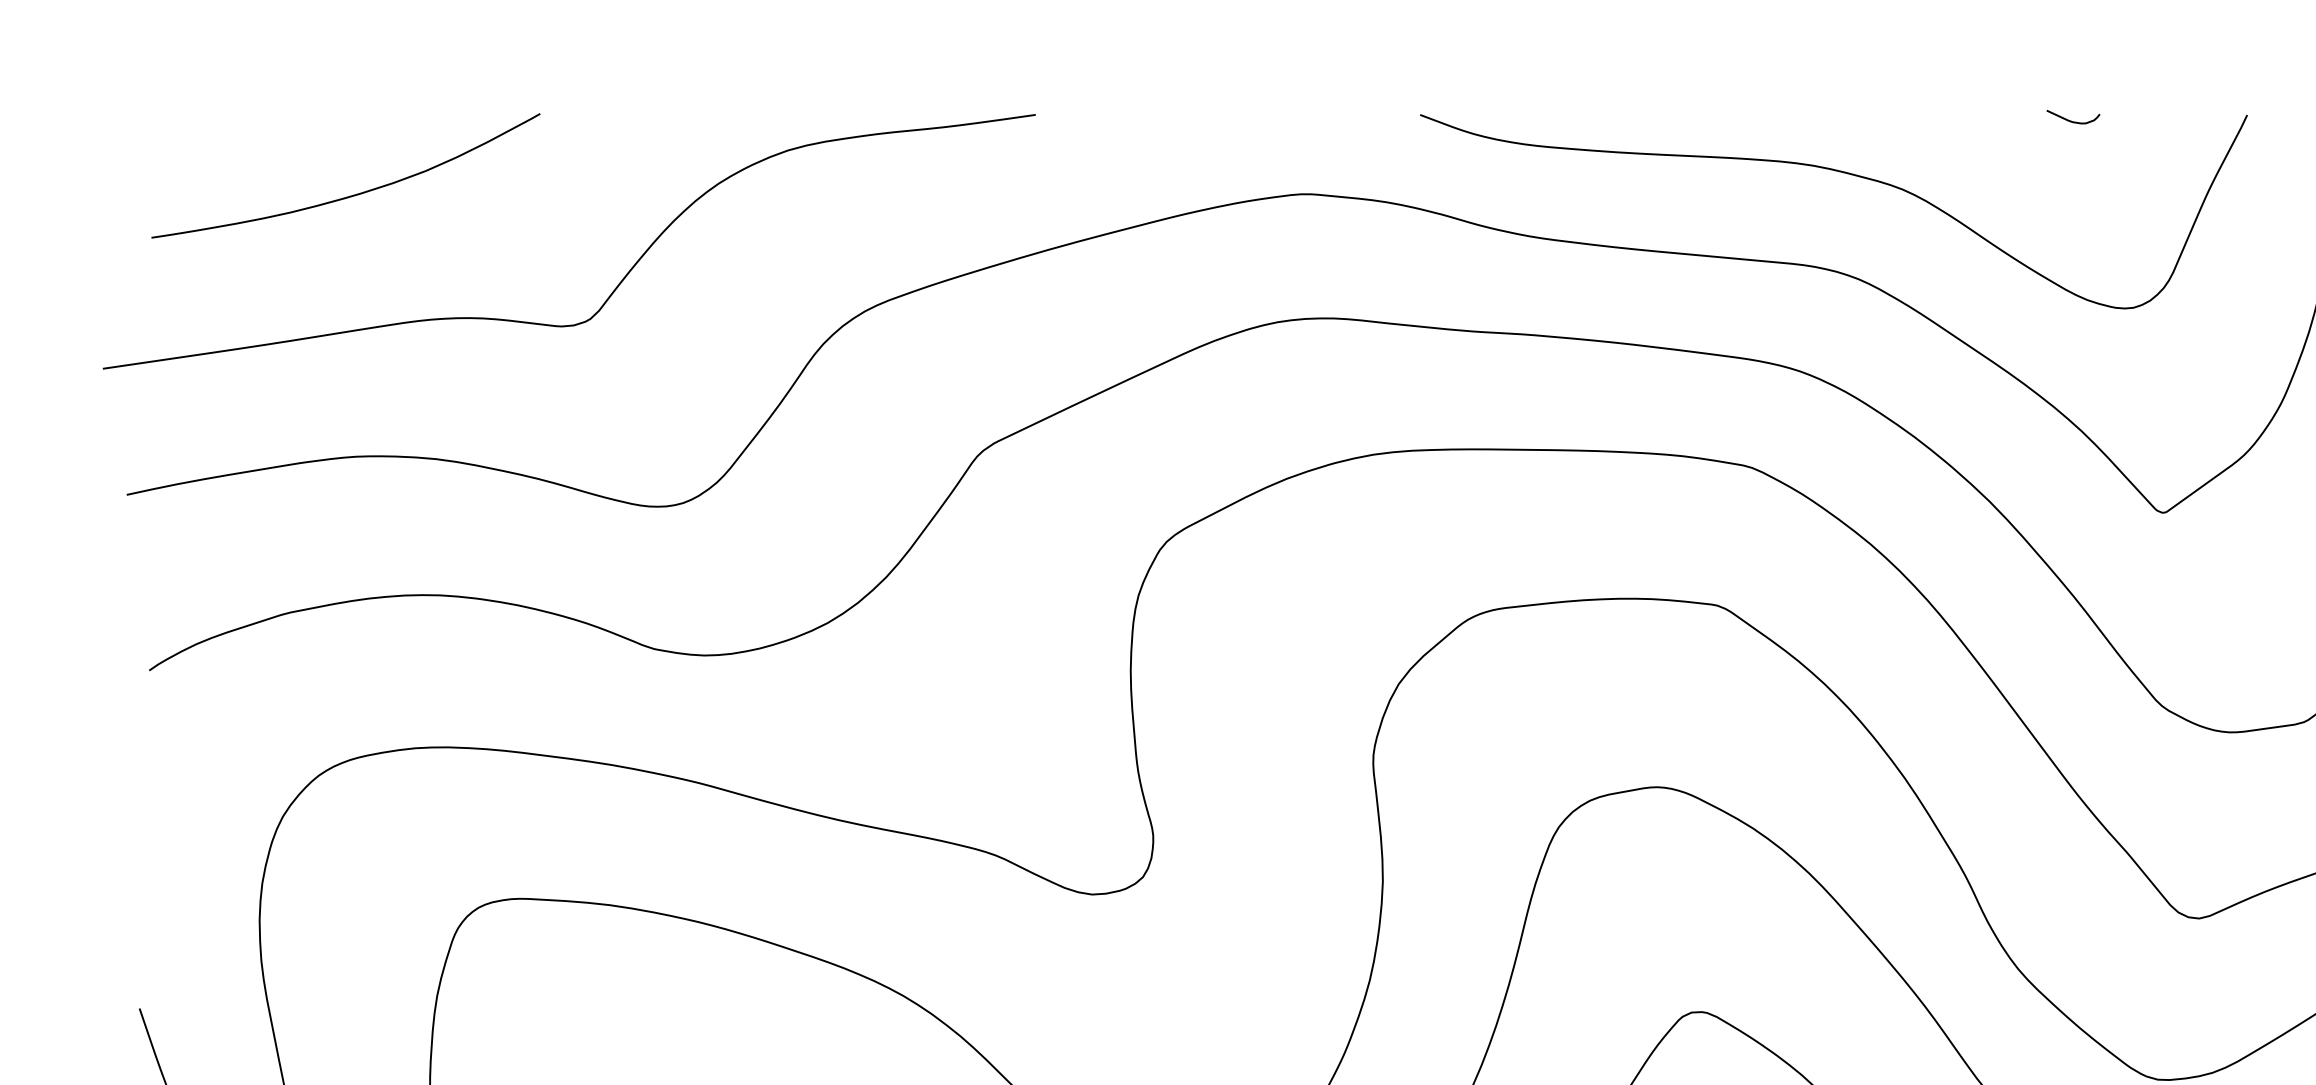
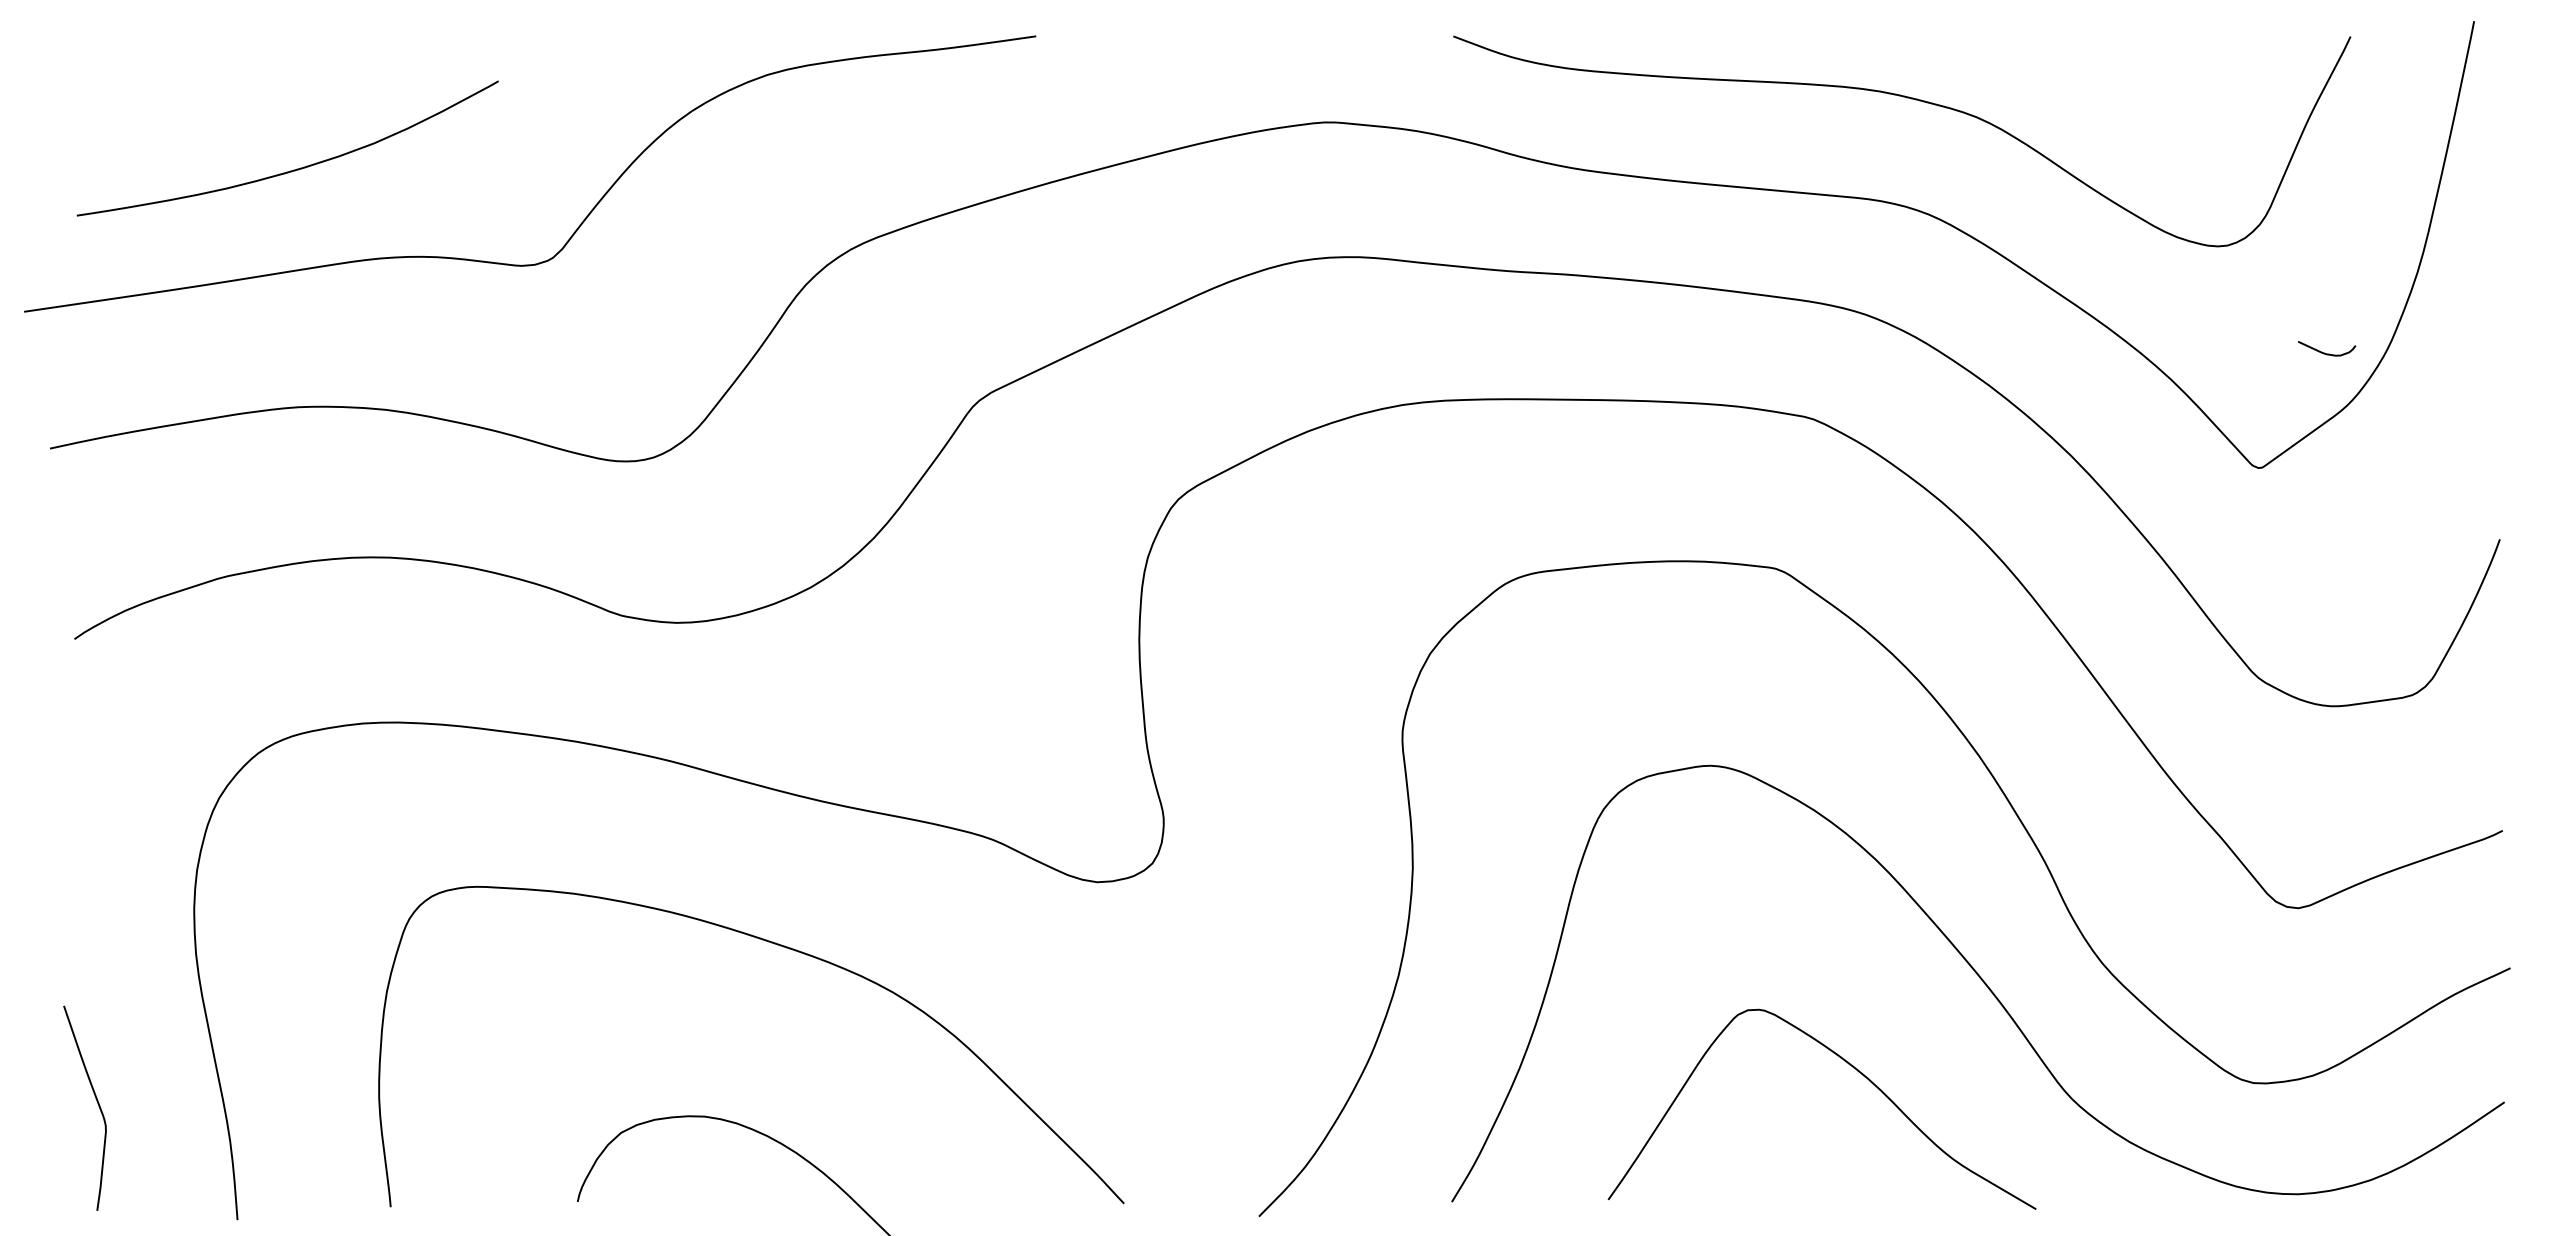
curve: (2071, 120) -> (2324, 352), moved
curve: (351, 195) -> (293, 169), moved

